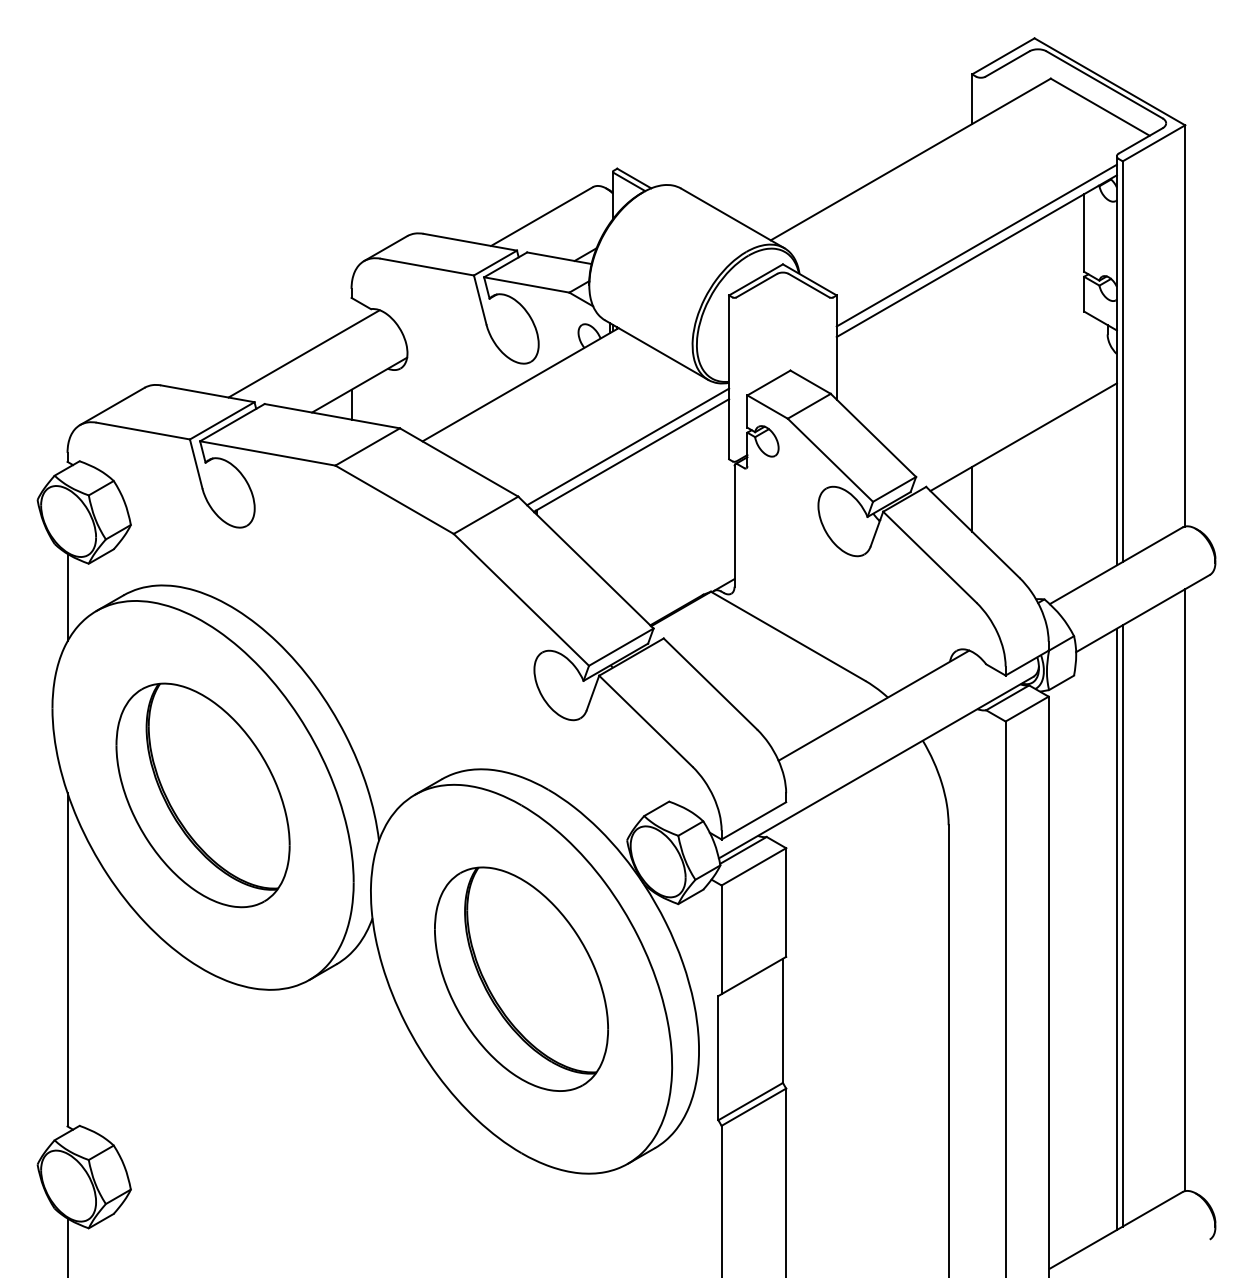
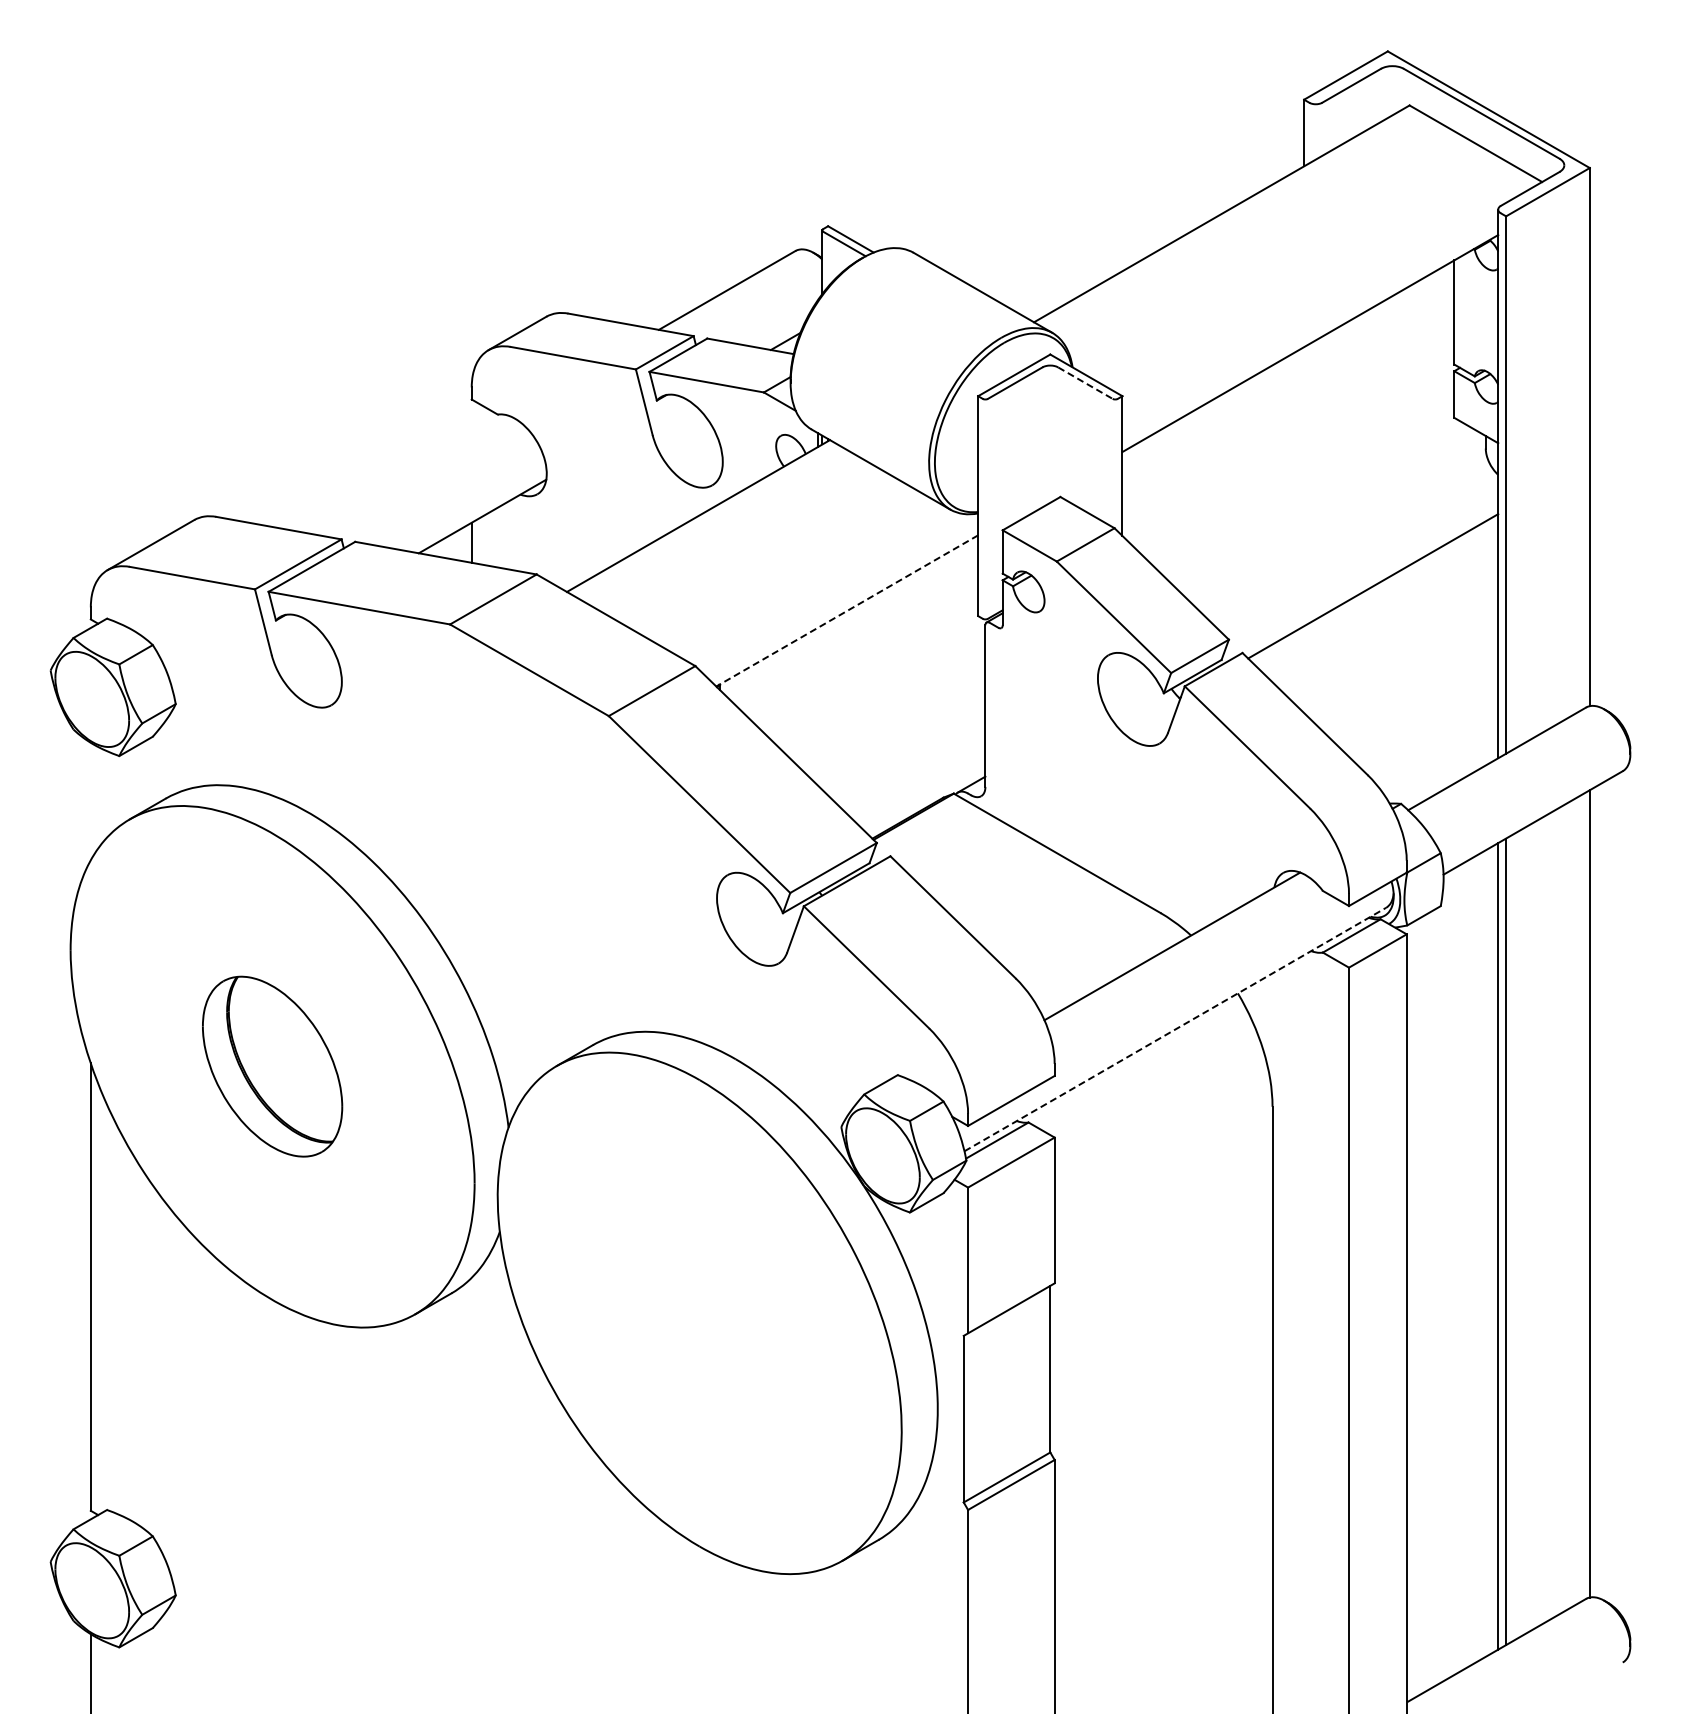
line: (976, 244) -> (1310, 328), removed
line: (809, 285) -> (1085, 383), solid -> dashed
line: (303, 353) -> (407, 474), removed
line: (627, 447) -> (842, 599), removed
line: (630, 455) -> (846, 611), solid -> dashed
line: (972, 499) -> (1304, 669), removed
line: (67, 597) -> (90, 801), removed
line: (876, 767) -> (1175, 1029), solid -> dashed
part: (202, 795) -> (272, 1066), size x0.6
part: (521, 979) -> (699, 1313), removed

